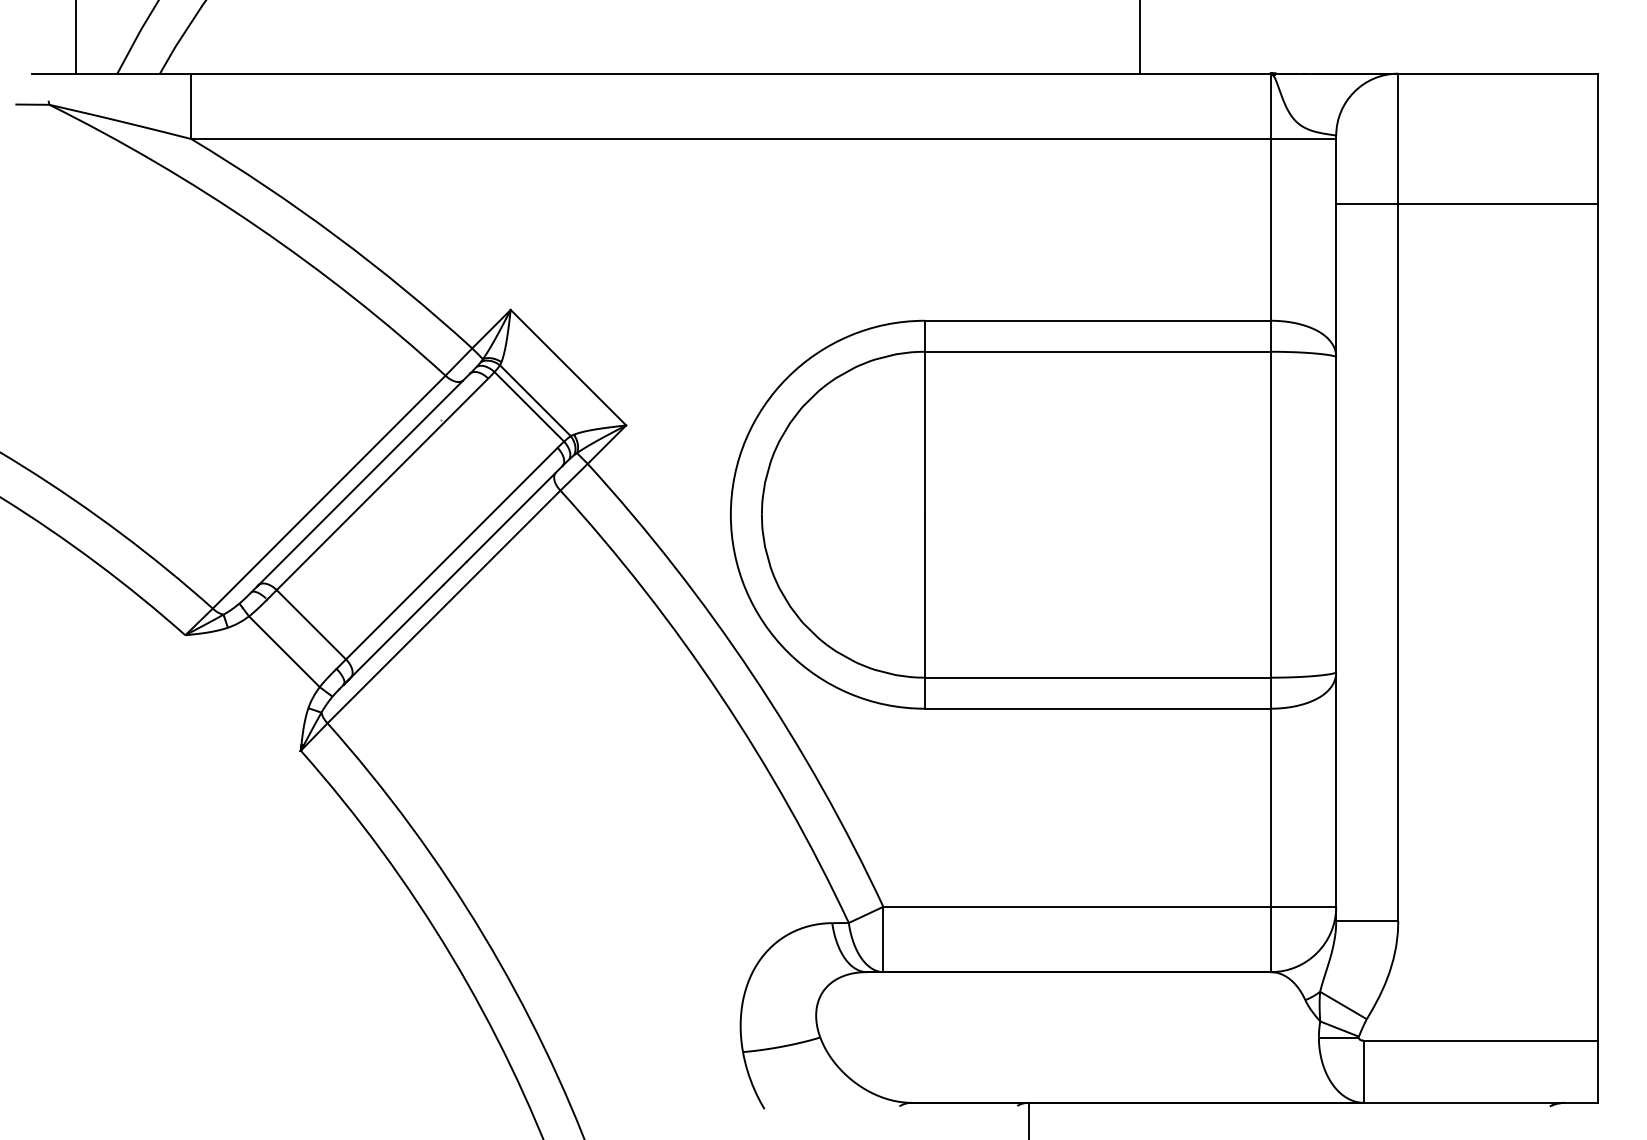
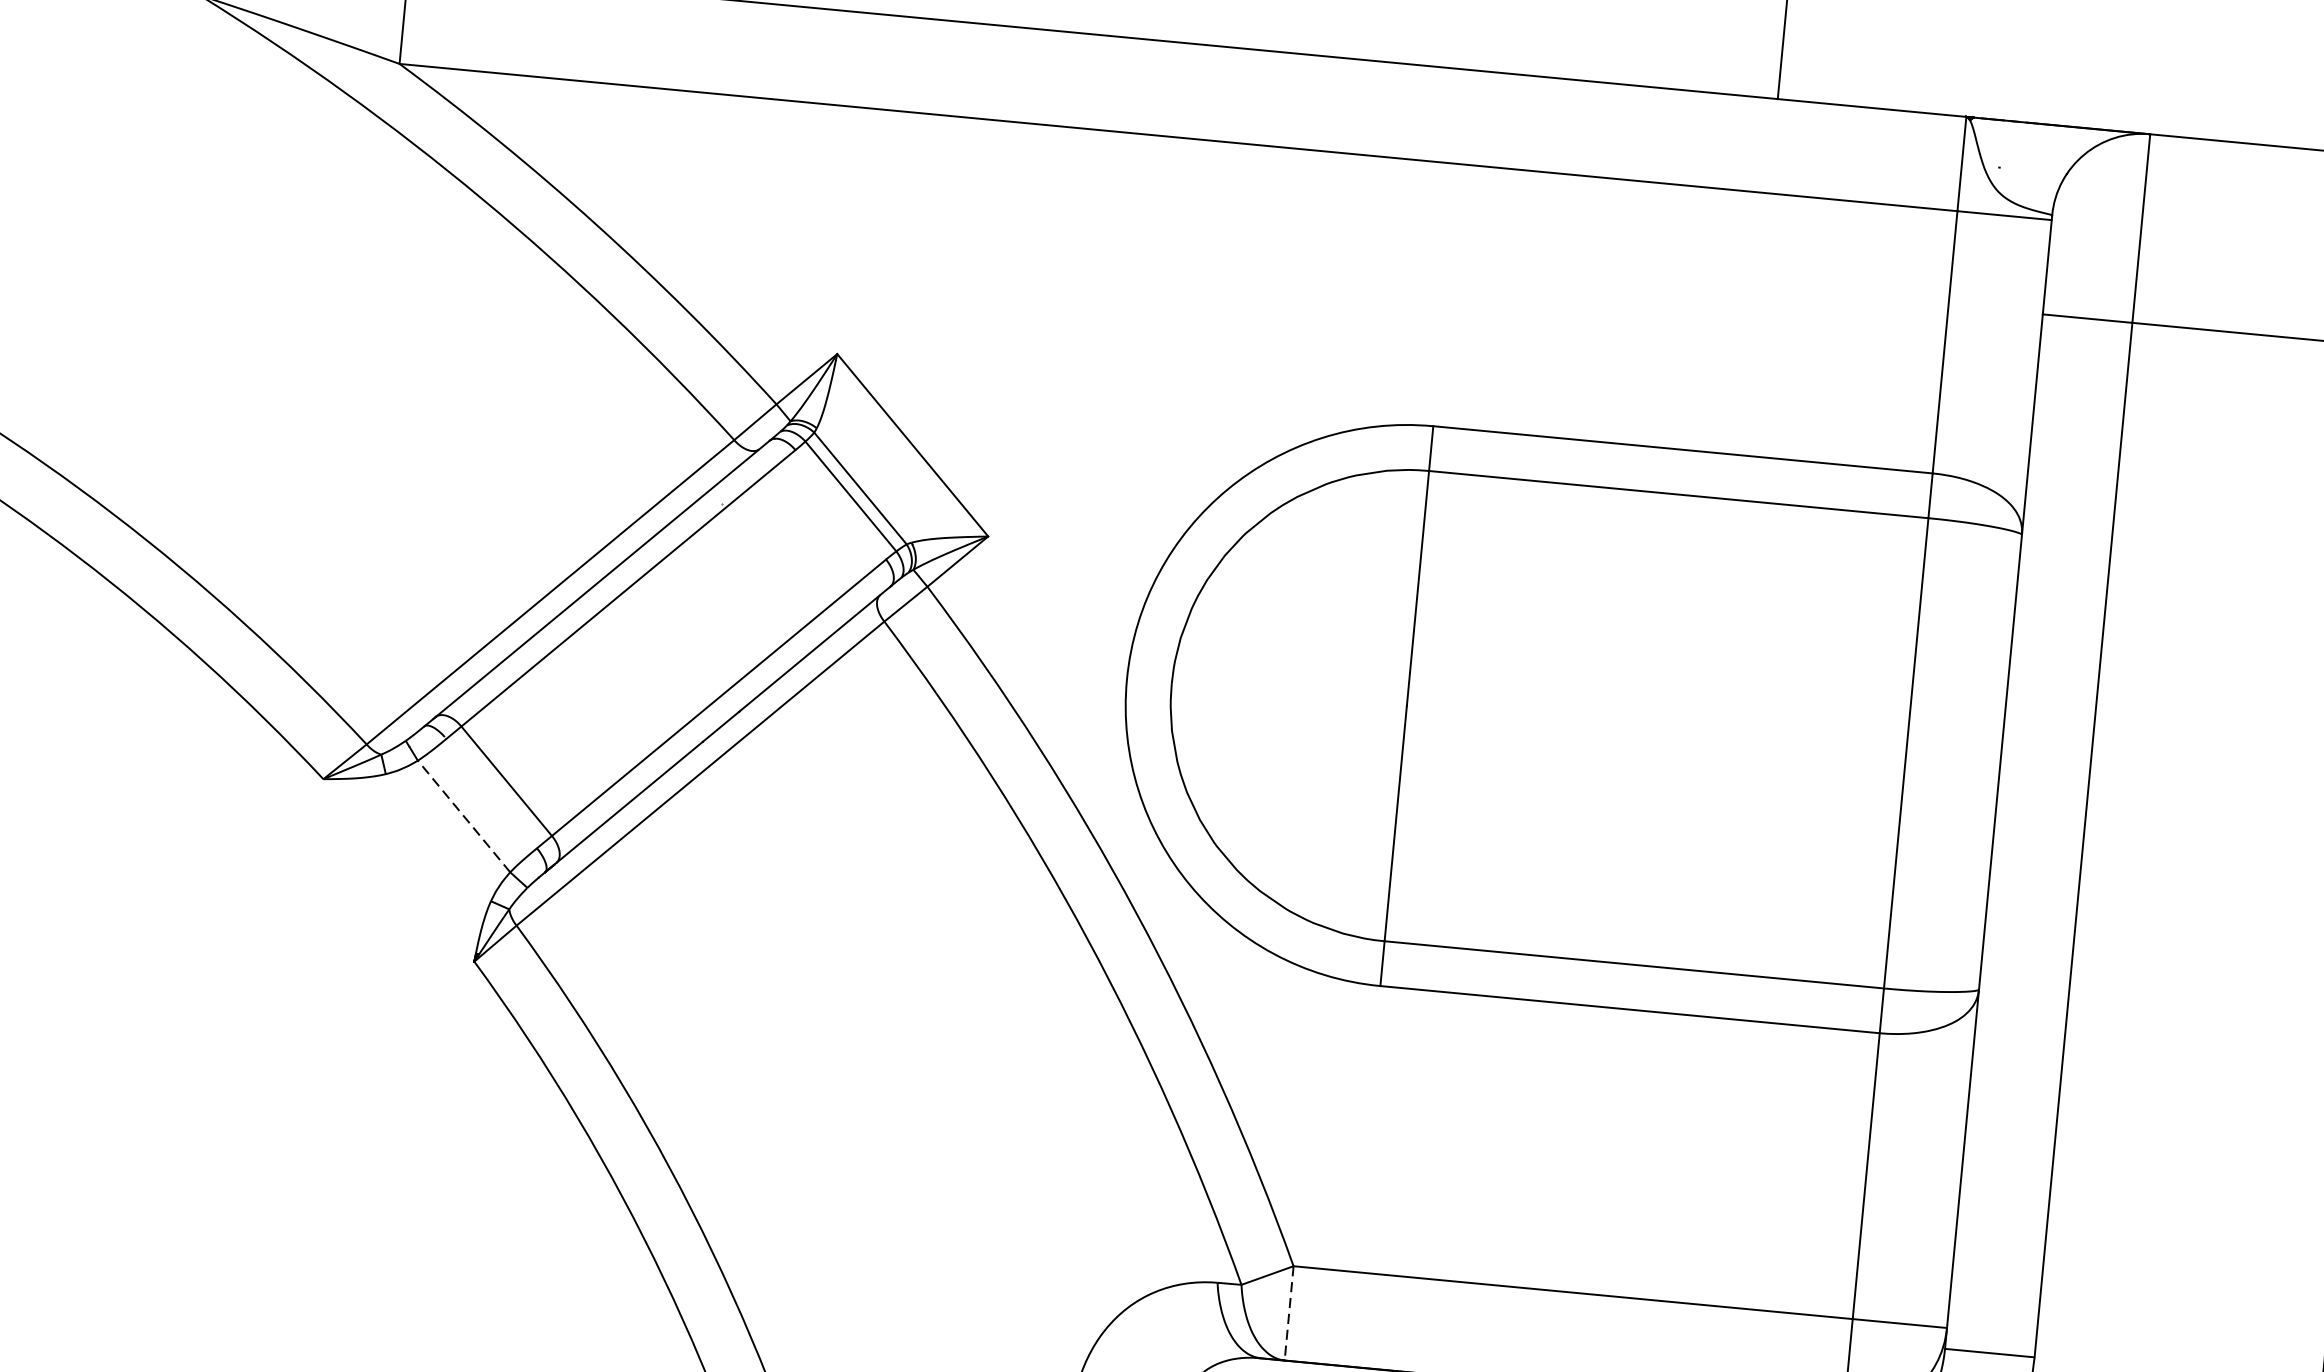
line: (284, 651) -> (464, 816), solid -> dashed
line: (883, 939) -> (1289, 1313), solid -> dashed

